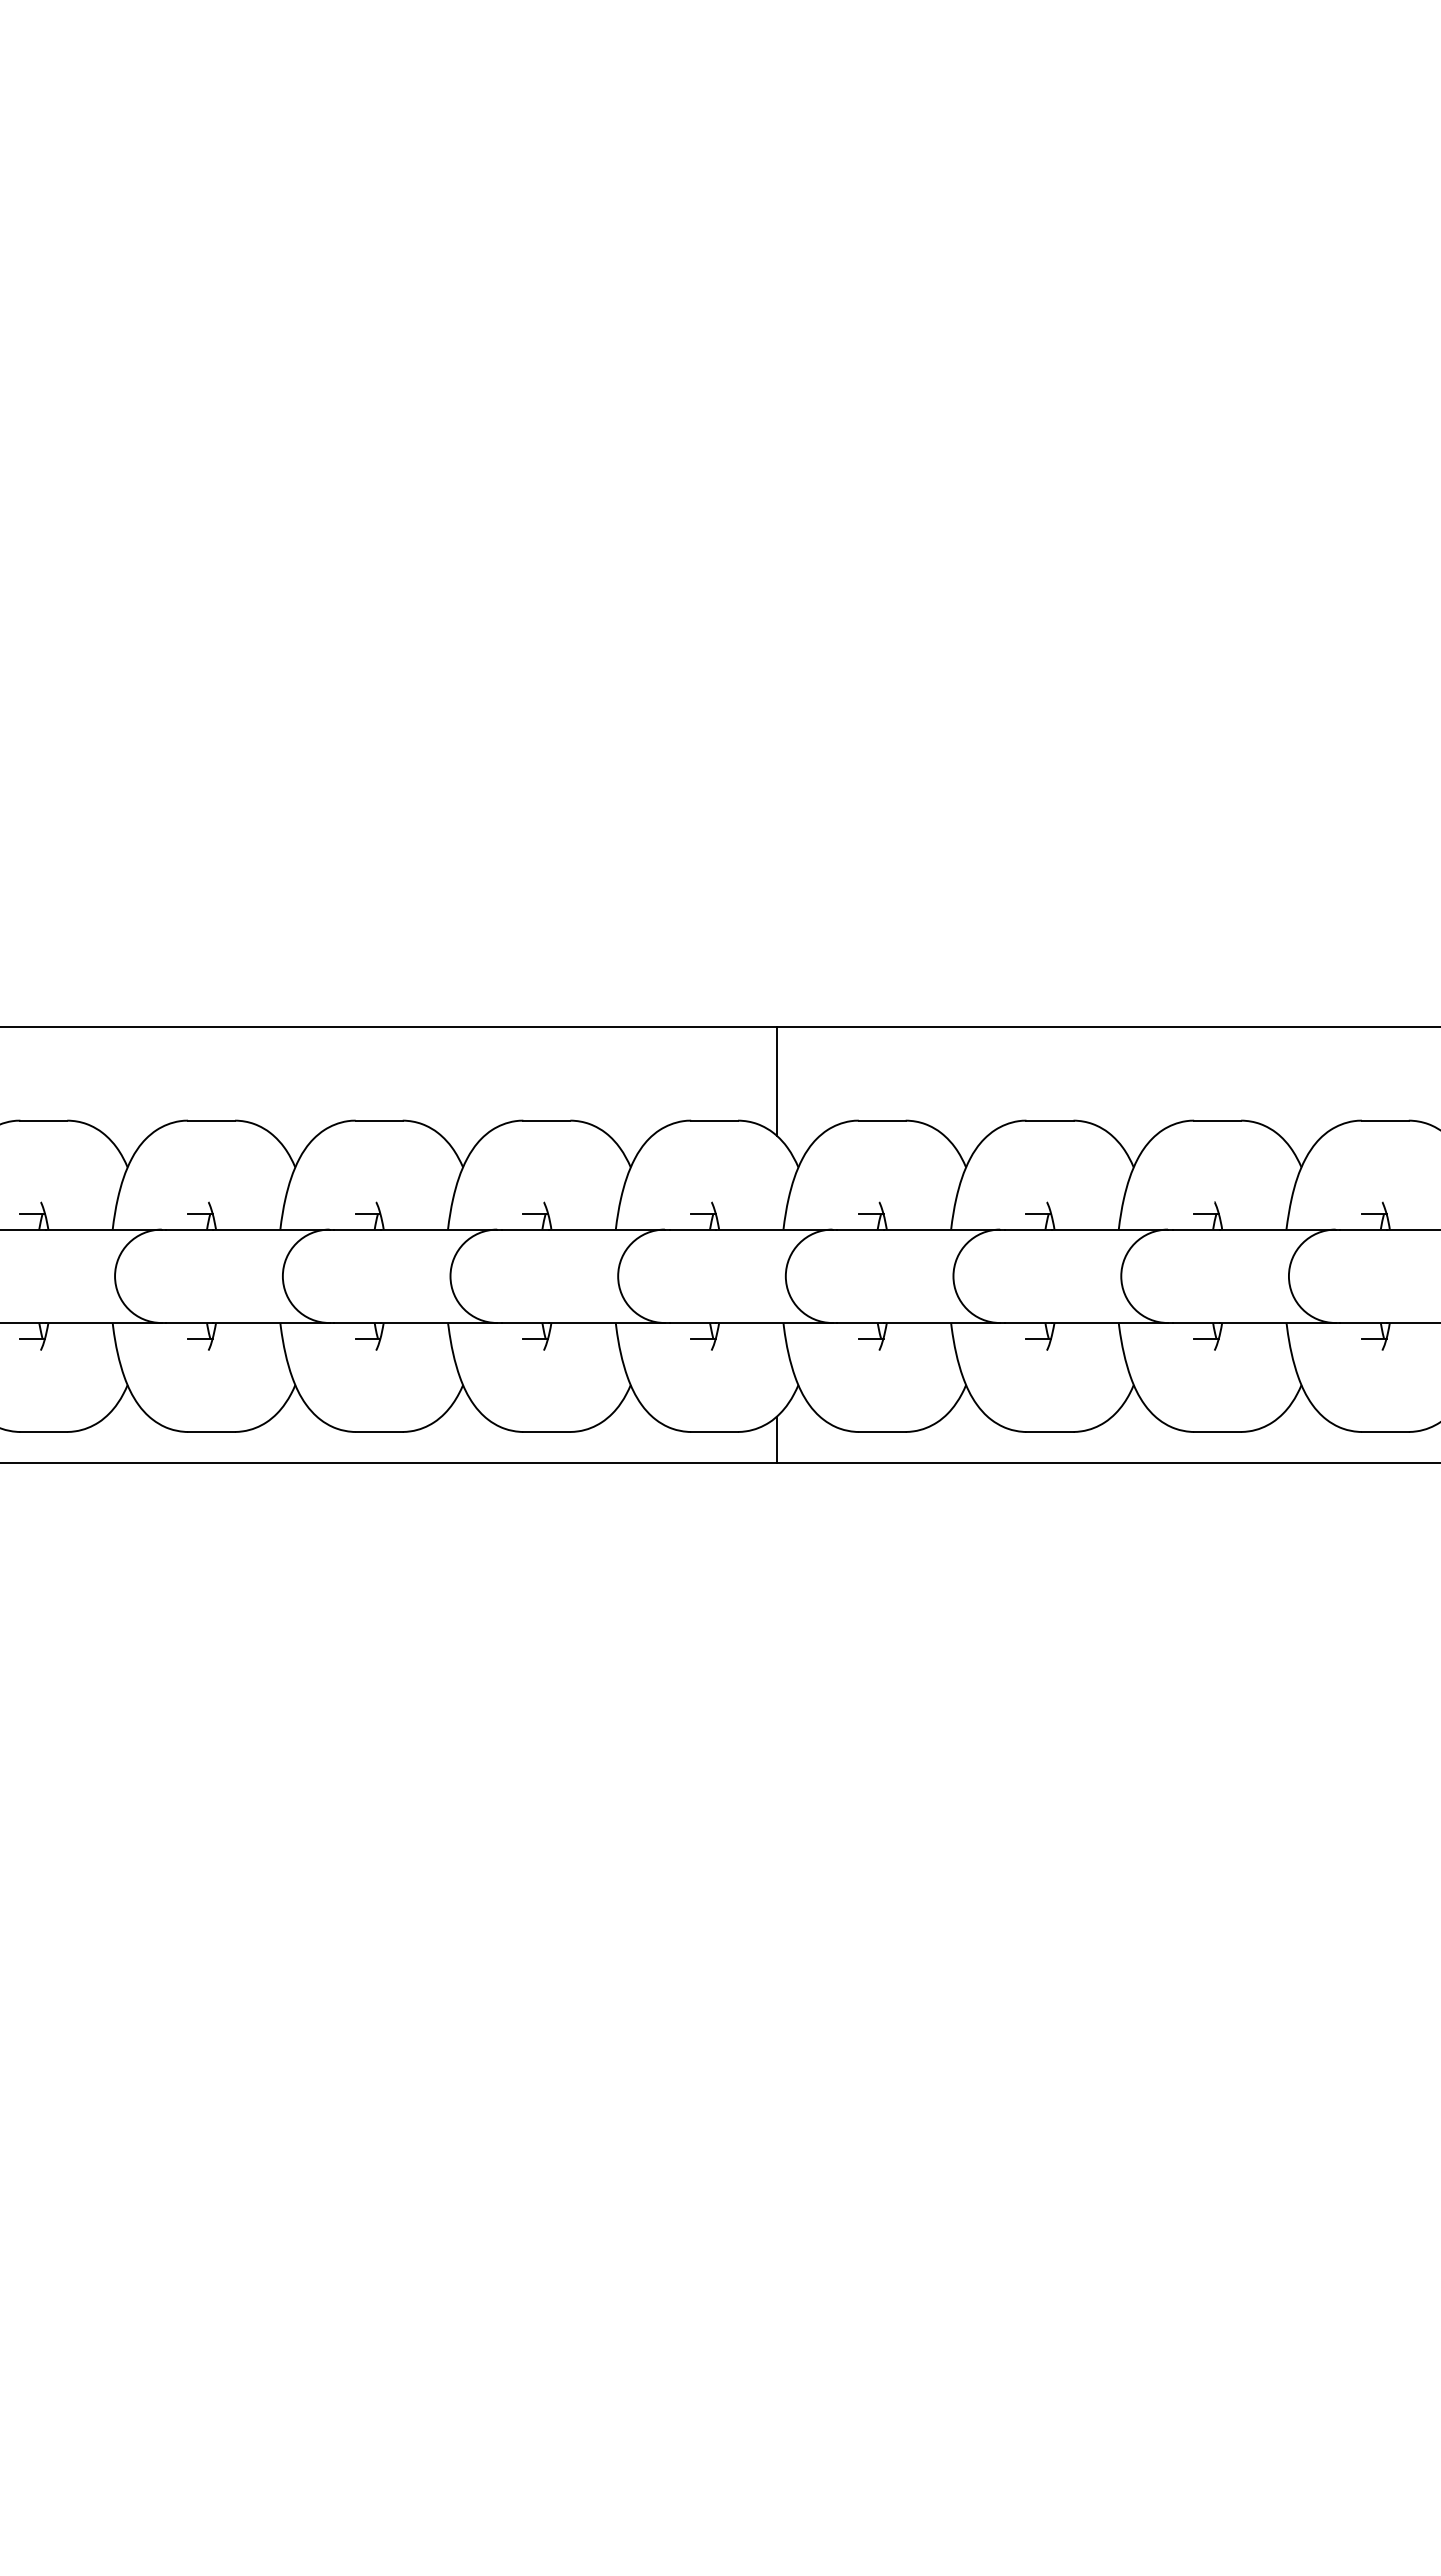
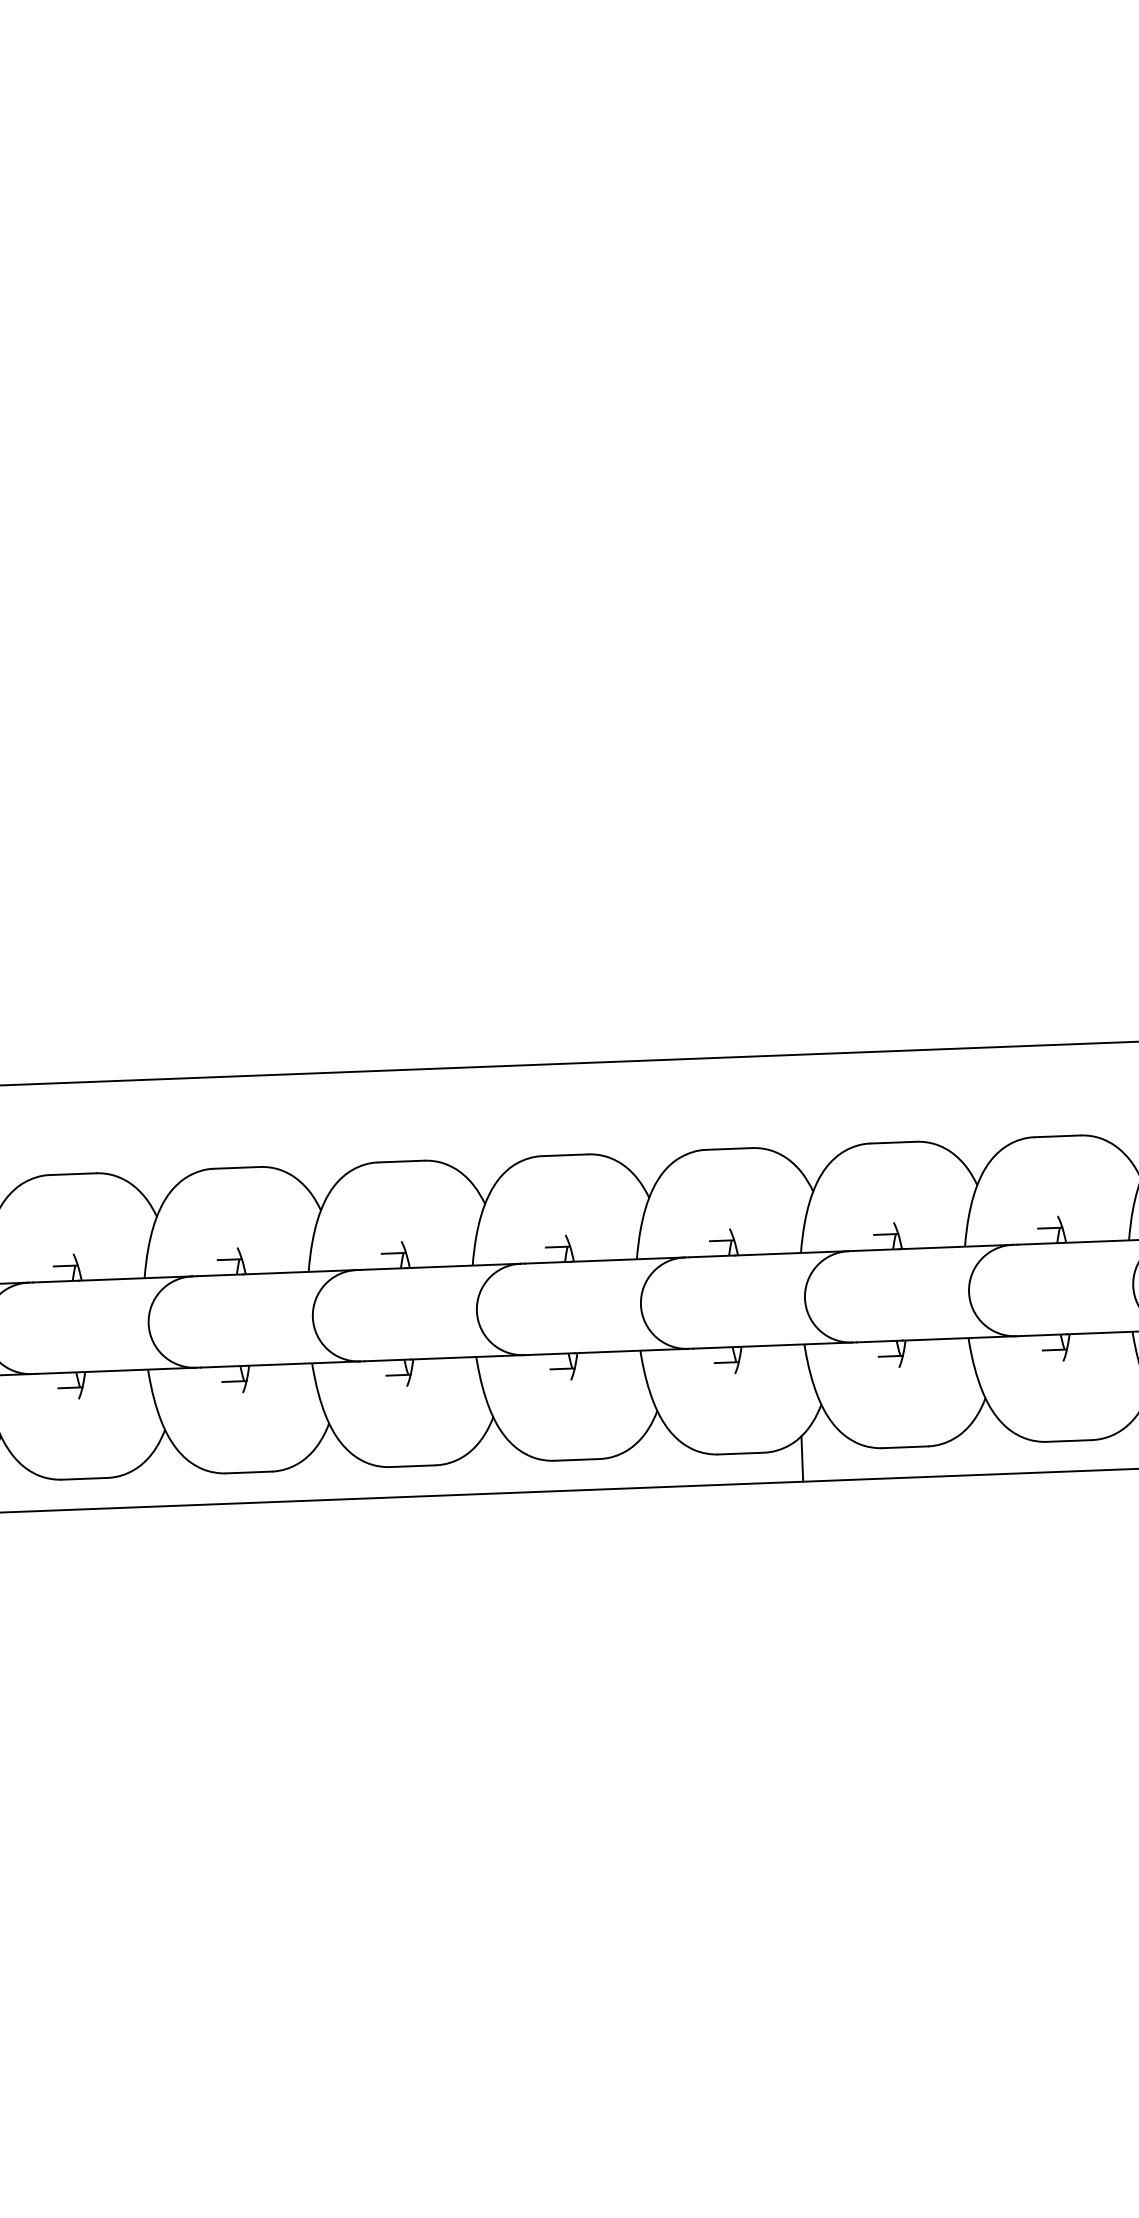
line: (776, 1081) -> (788, 1108), removed

